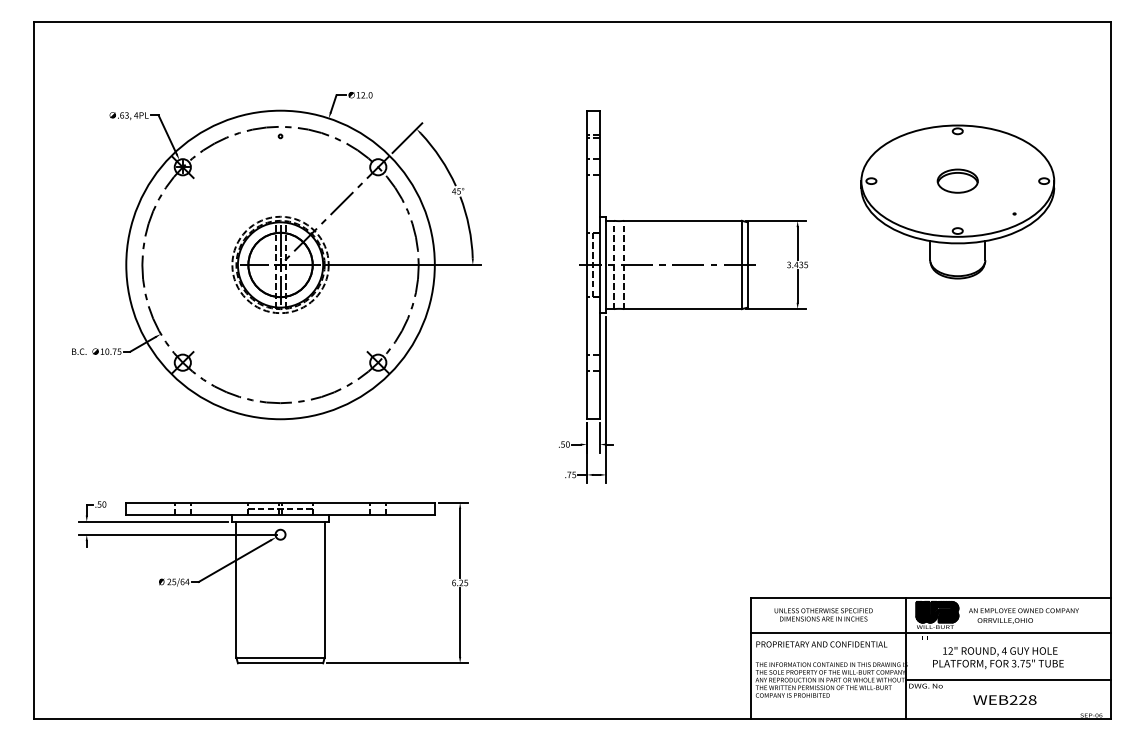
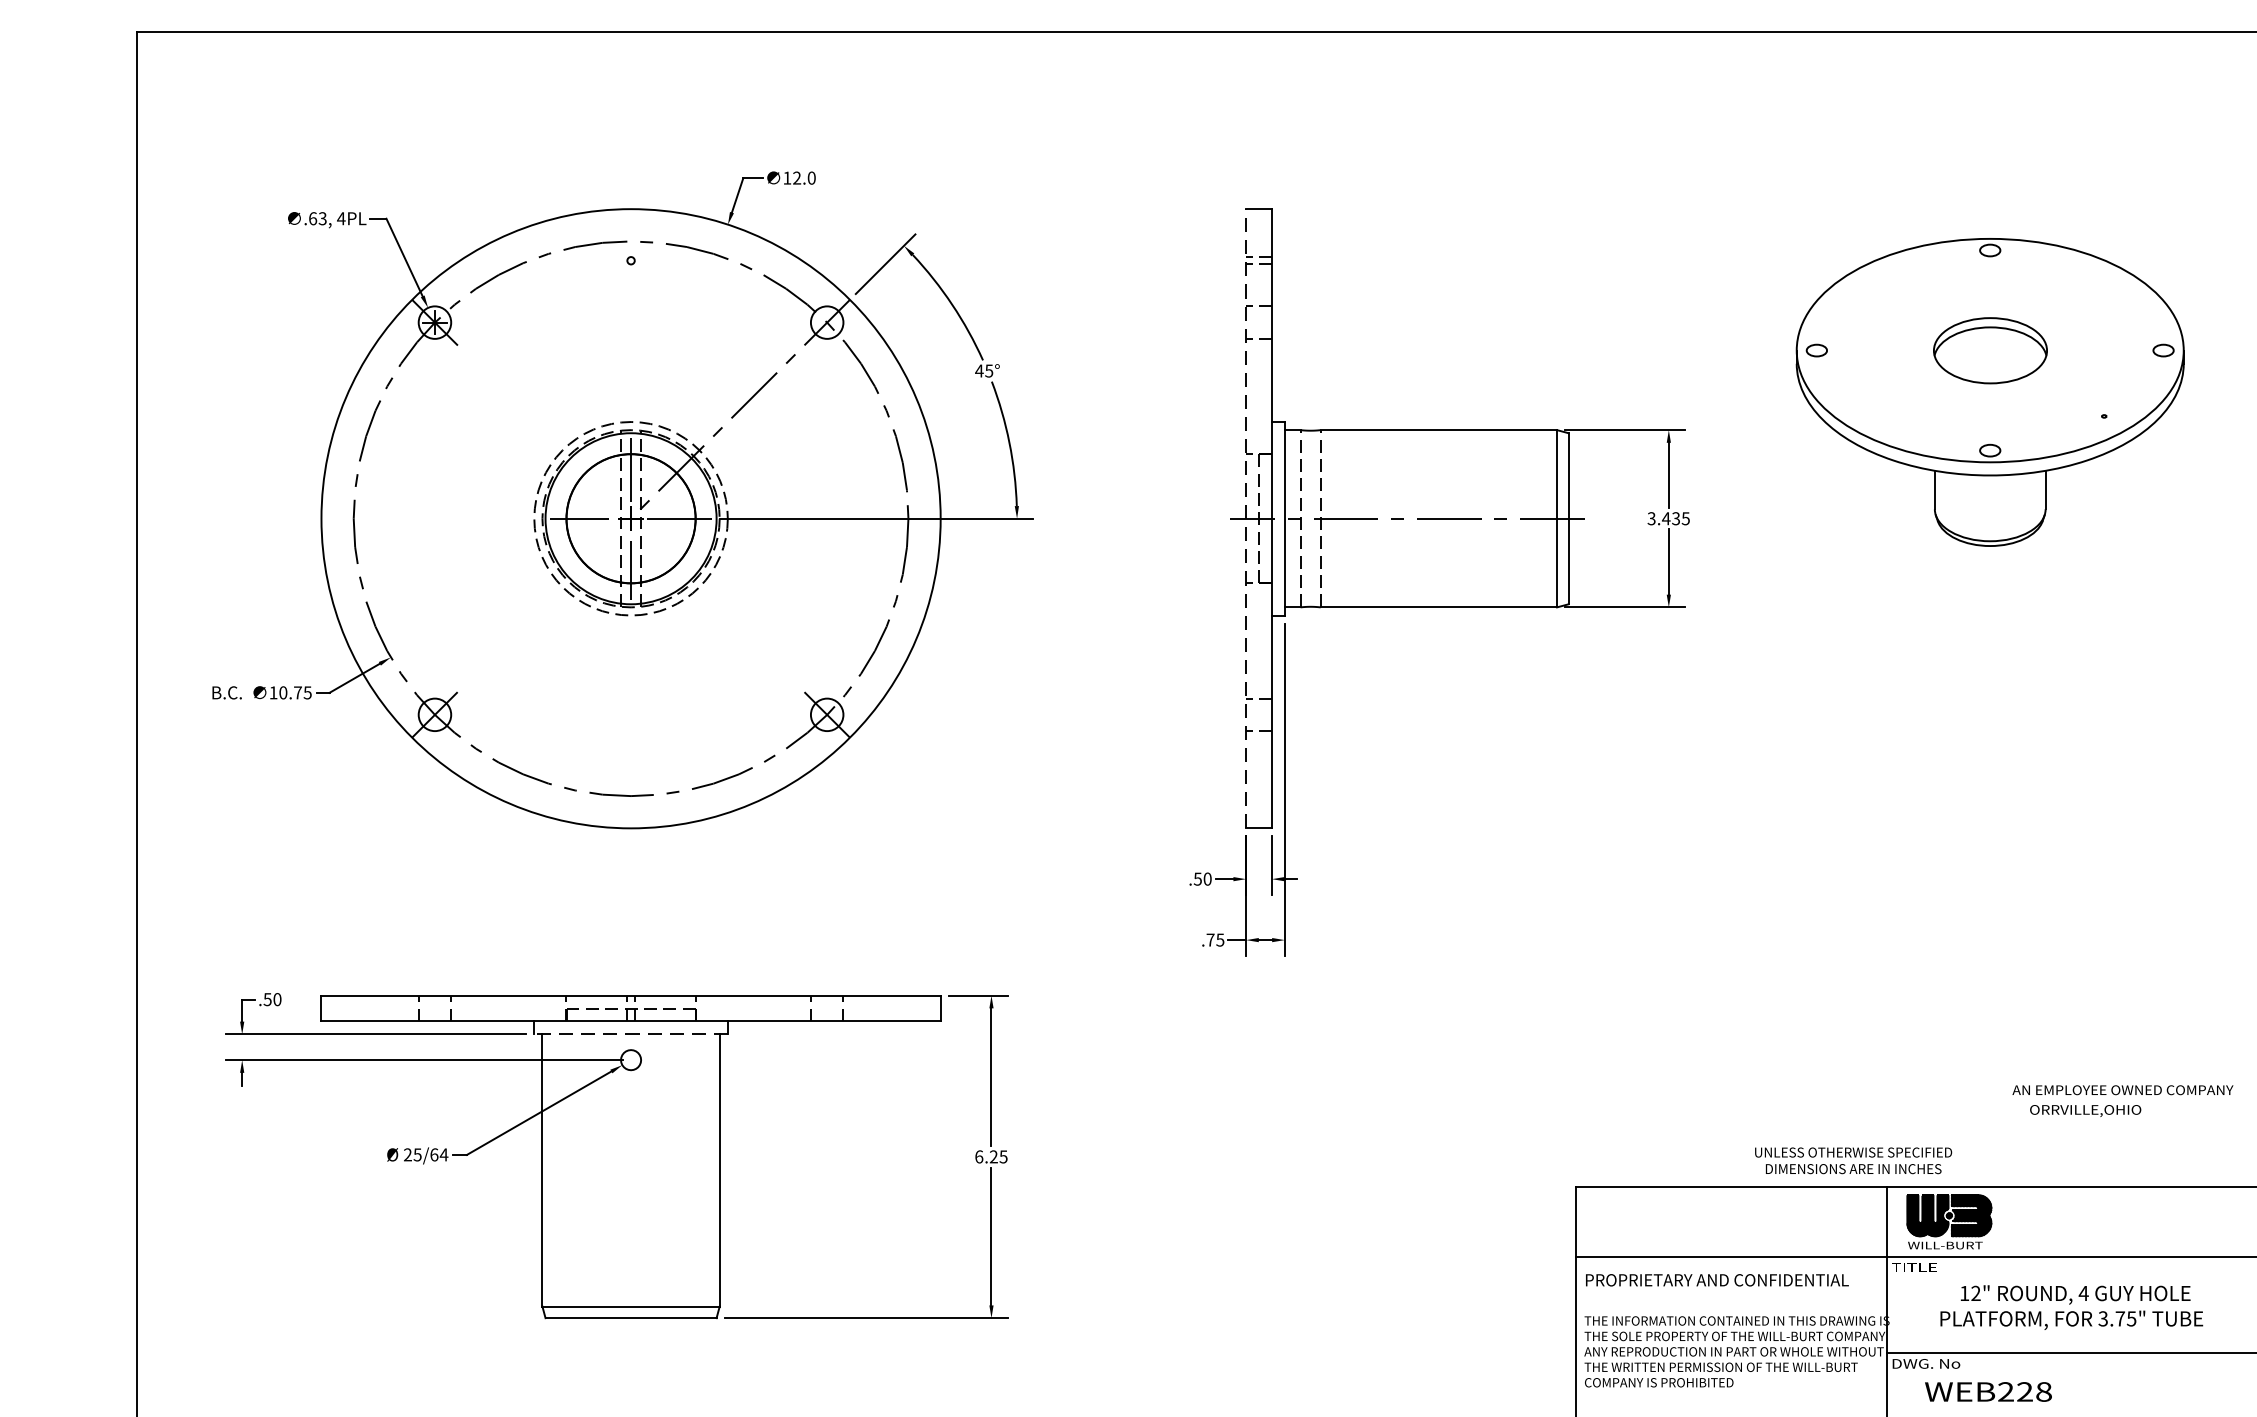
part: (957, 180) -> (1989, 349), size x1.4
line: (587, 264) -> (1247, 517), solid -> dashed
line: (280, 521) -> (630, 1033), solid -> dashed
text: (823, 614) -> (1853, 1159), moved
text: (1023, 615) -> (2122, 1099), moved
text: (1004, 699) -> (1987, 1390), moved

